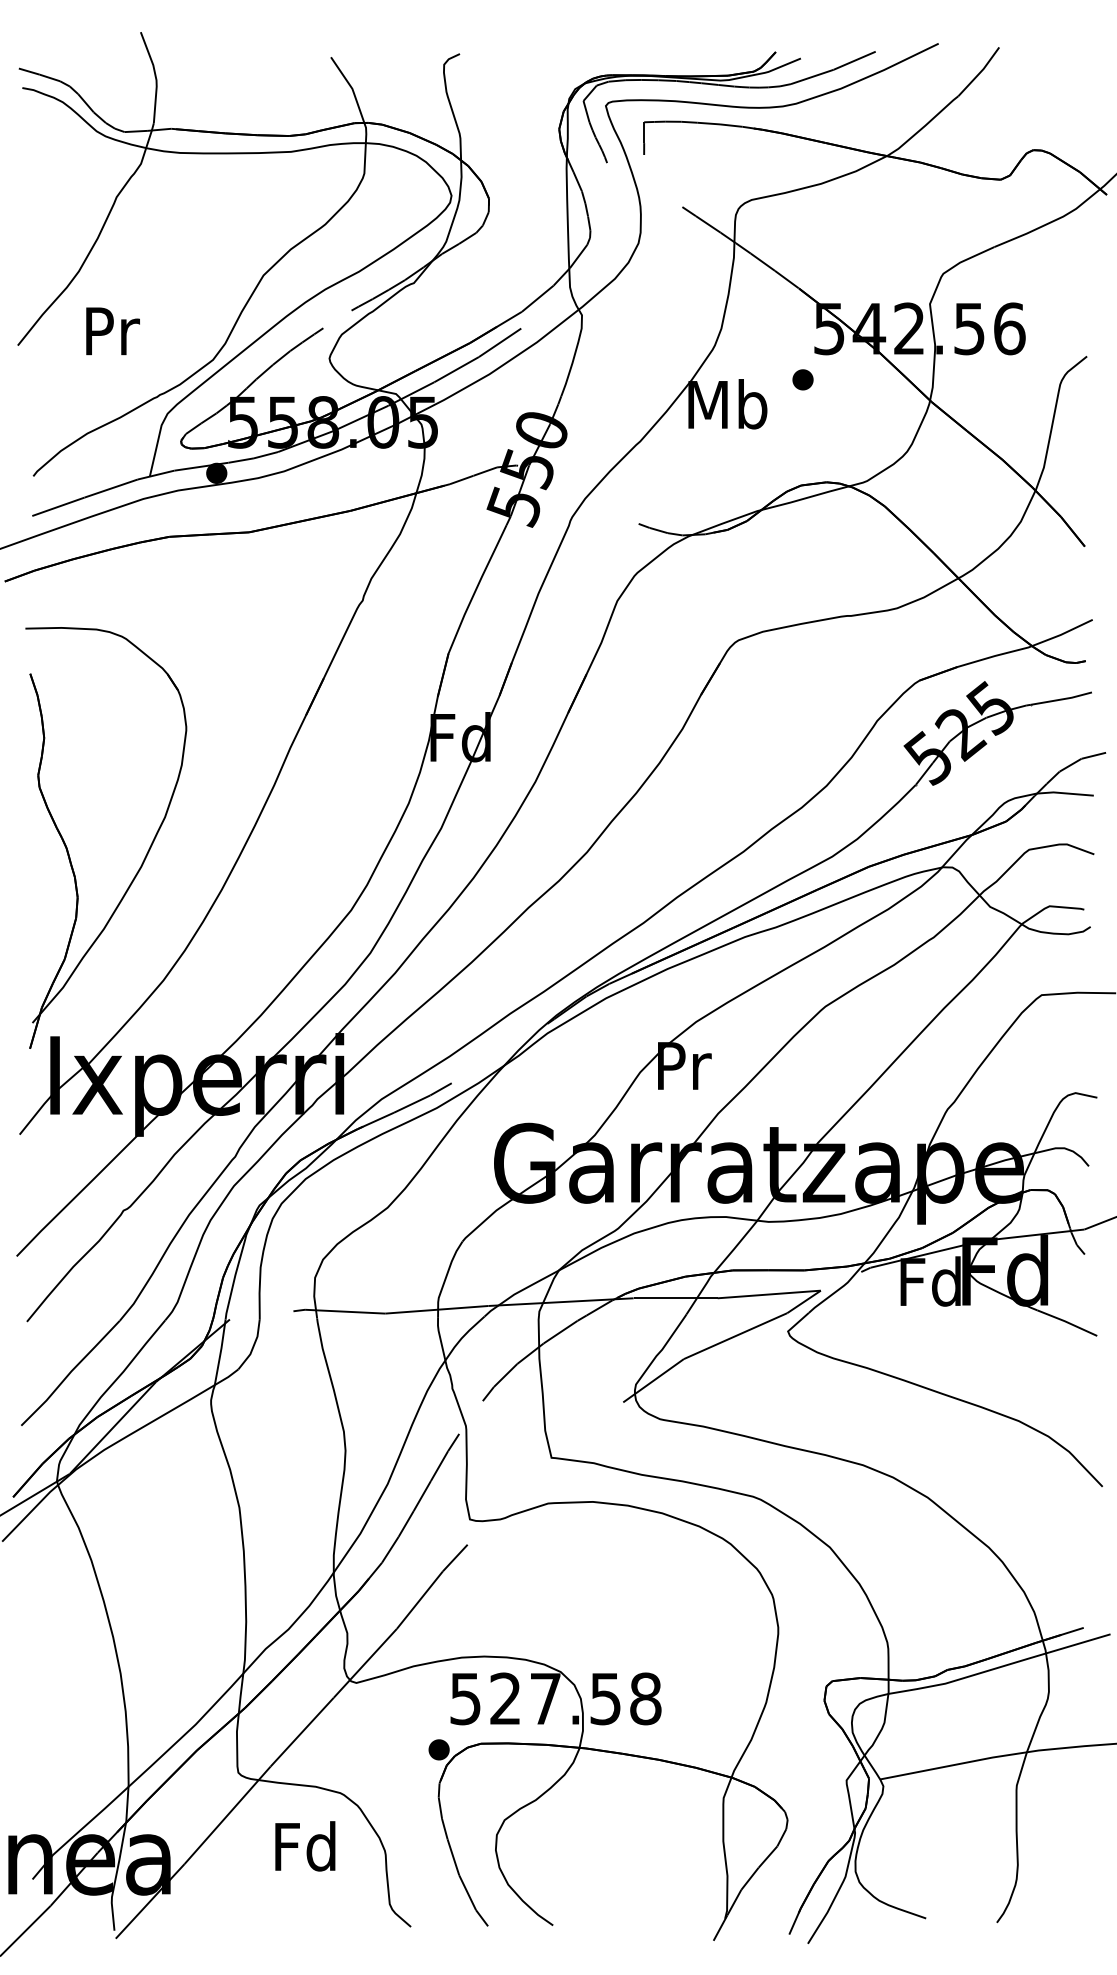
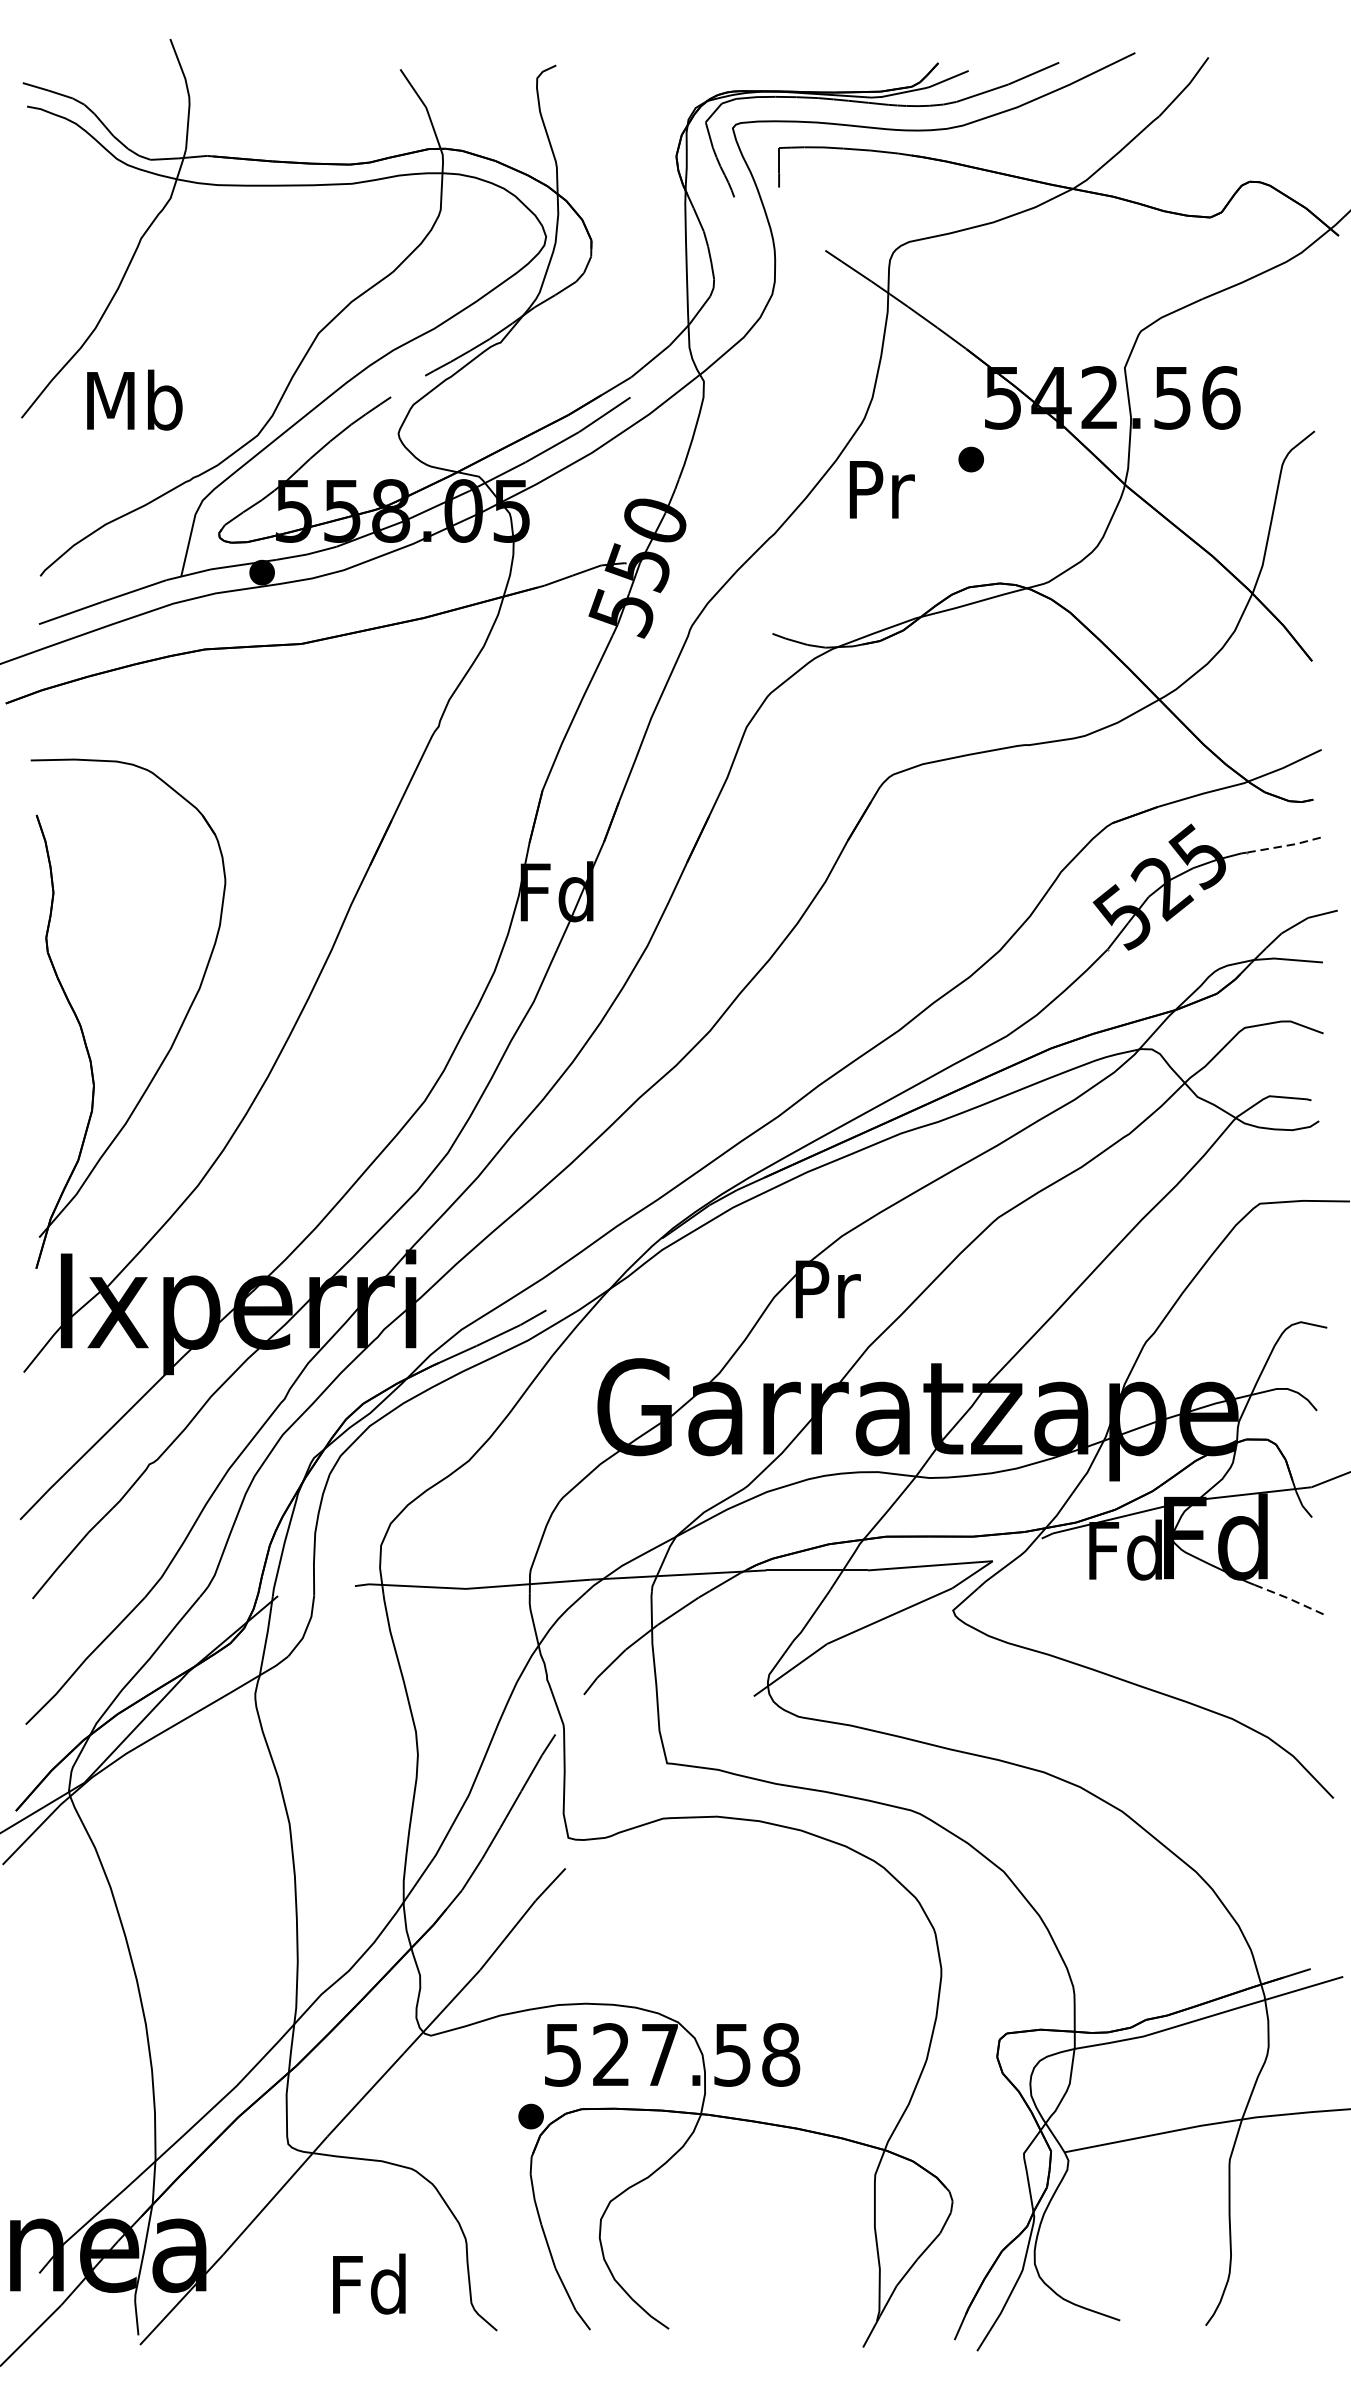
text: (111, 330) -> (134, 399), Pr -> Mb
text: (727, 404) -> (879, 489), Mb -> Pr
line: (1061, 699) -> (1283, 846), solid -> dashed
line: (1067, 1322) -> (1291, 1599), solid -> dashed
text: (305, 1846) -> (369, 2284), moved

